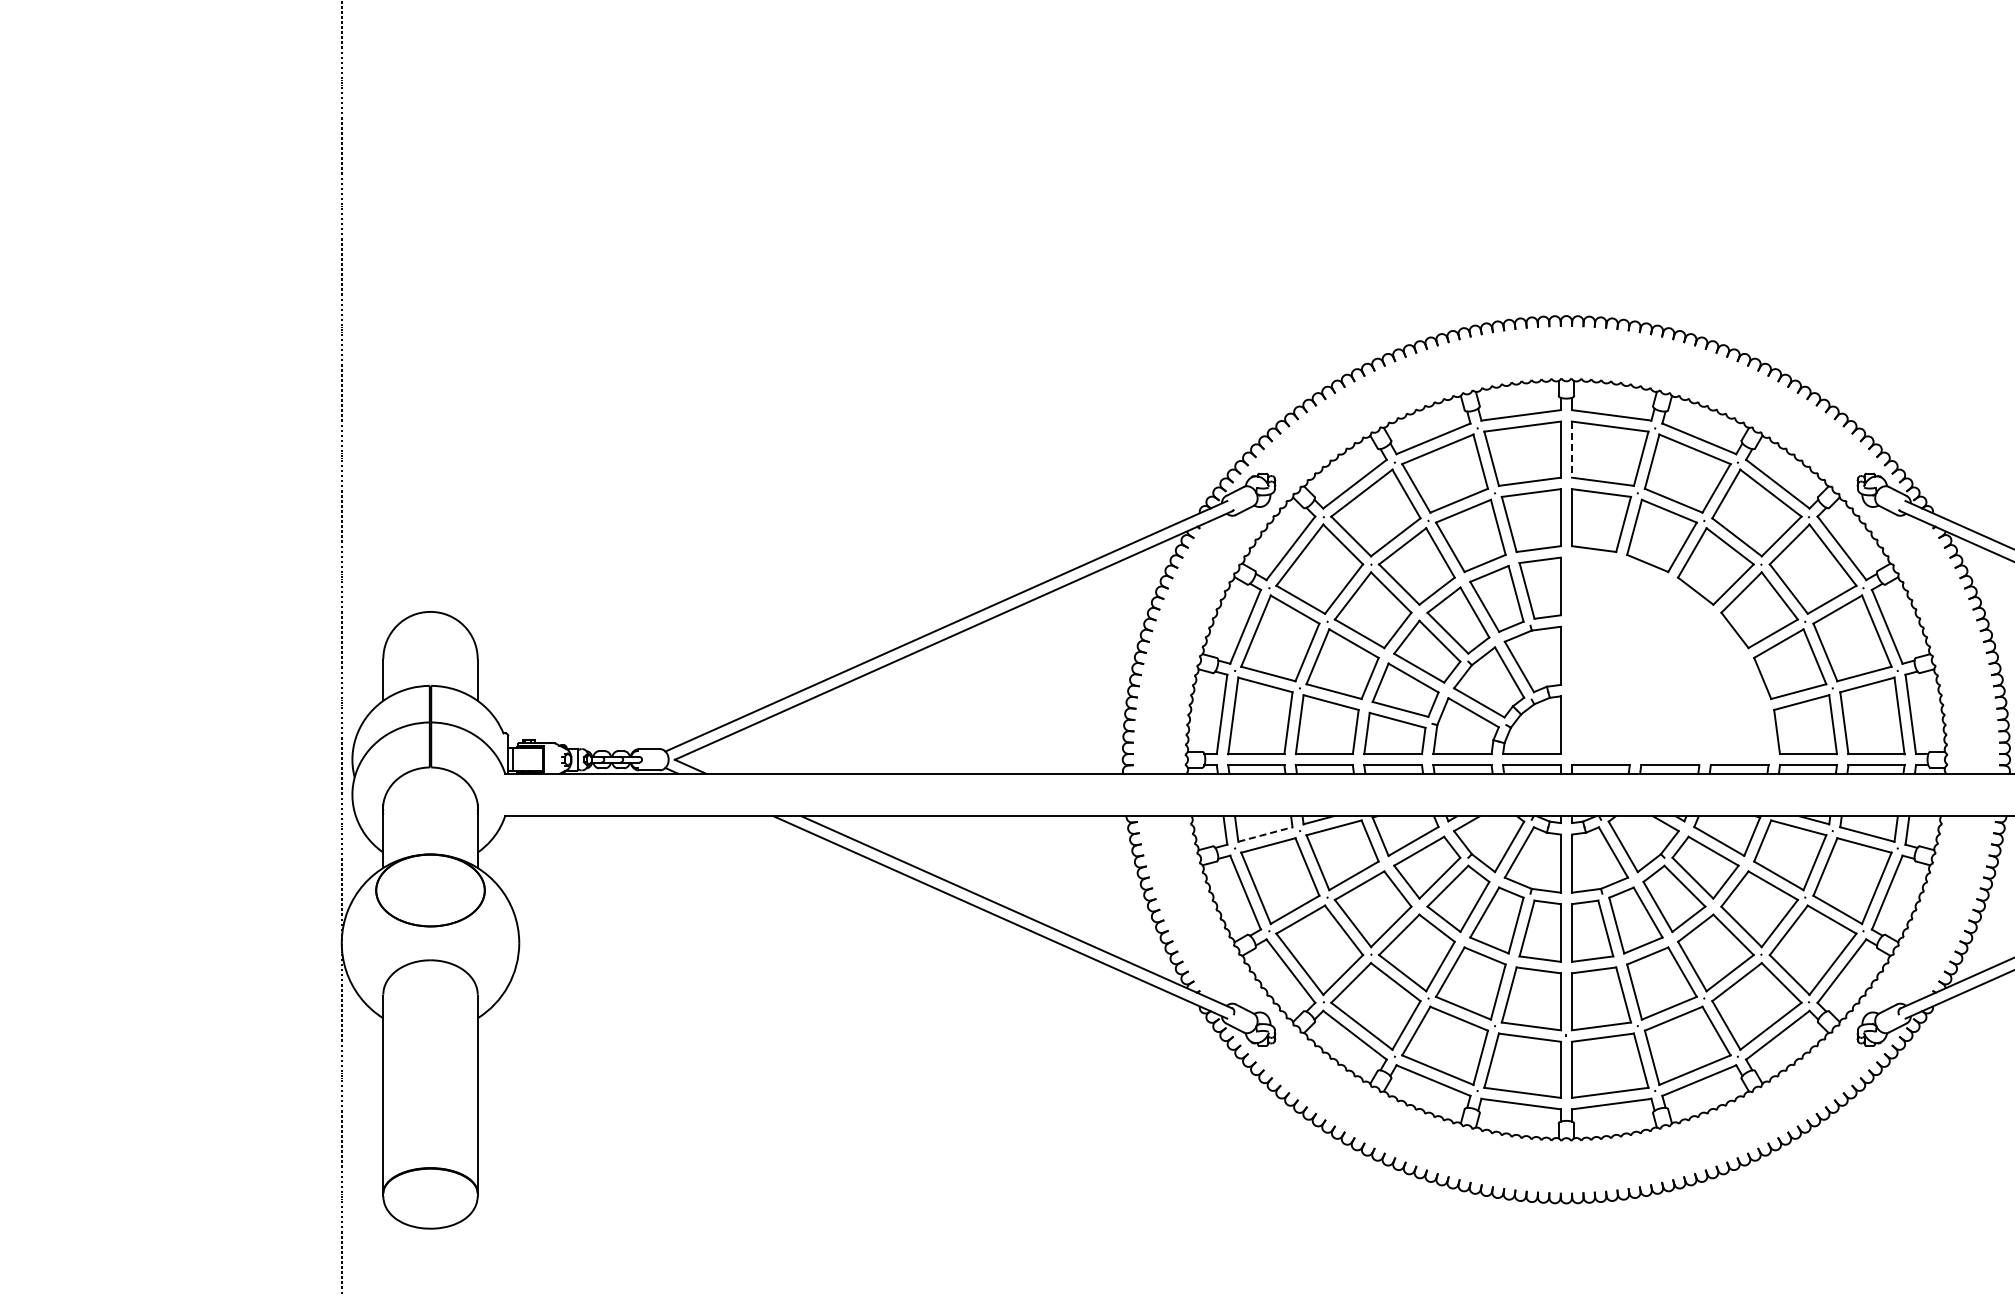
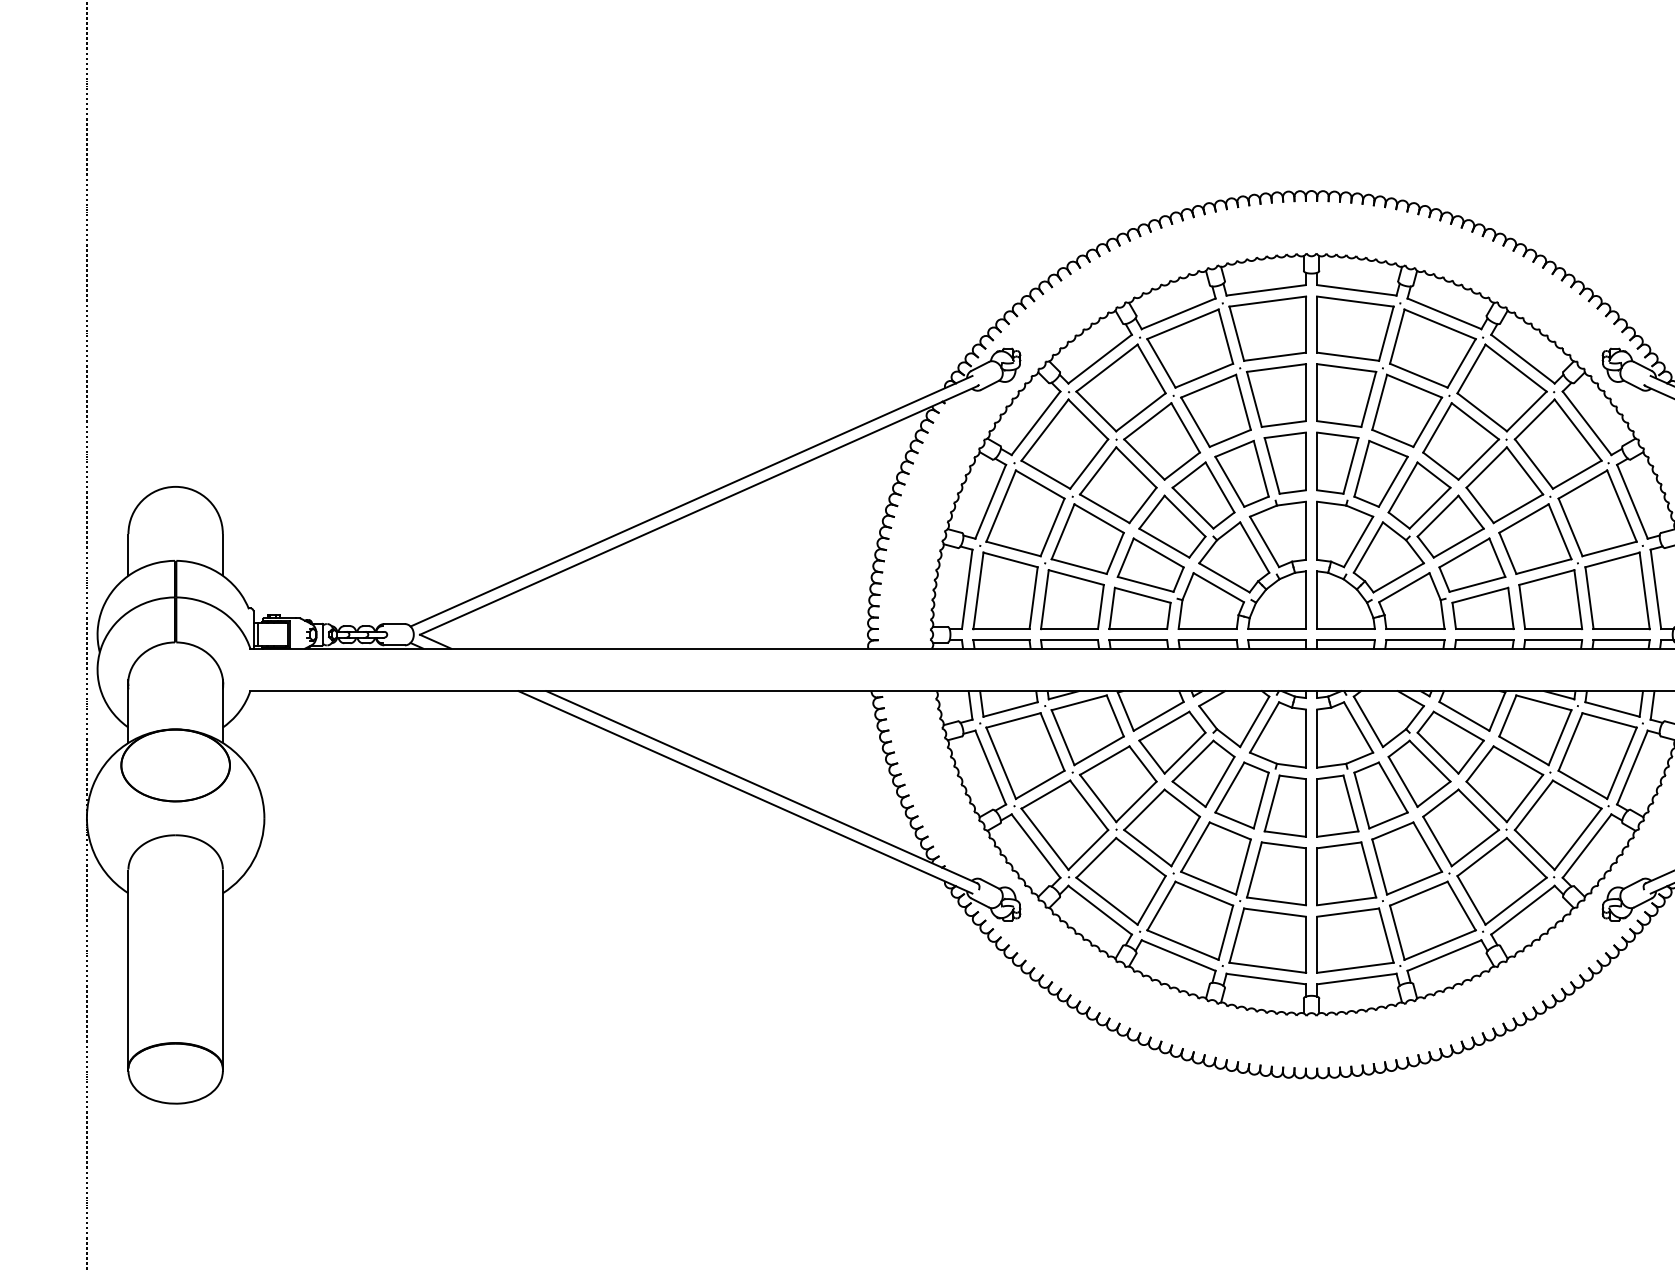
line: (1572, 450) -> (1317, 325), dashed -> solid
part: (1670, 655) -> (1415, 530), added
line: (1265, 834) -> (1010, 709), dashed -> solid

